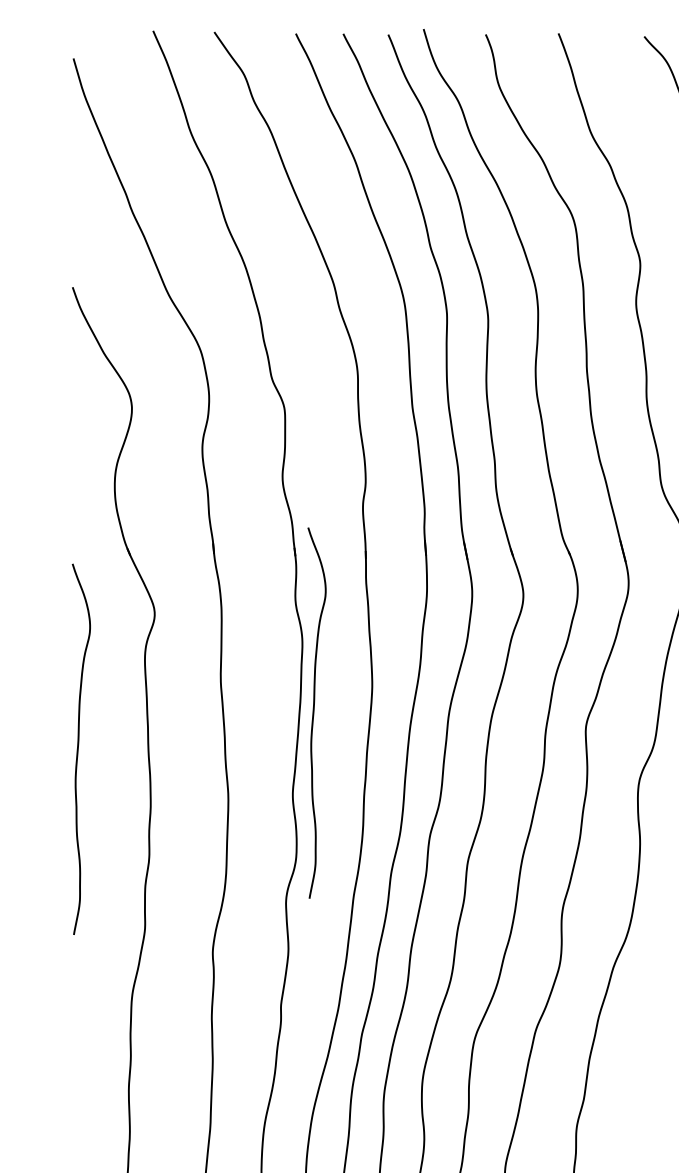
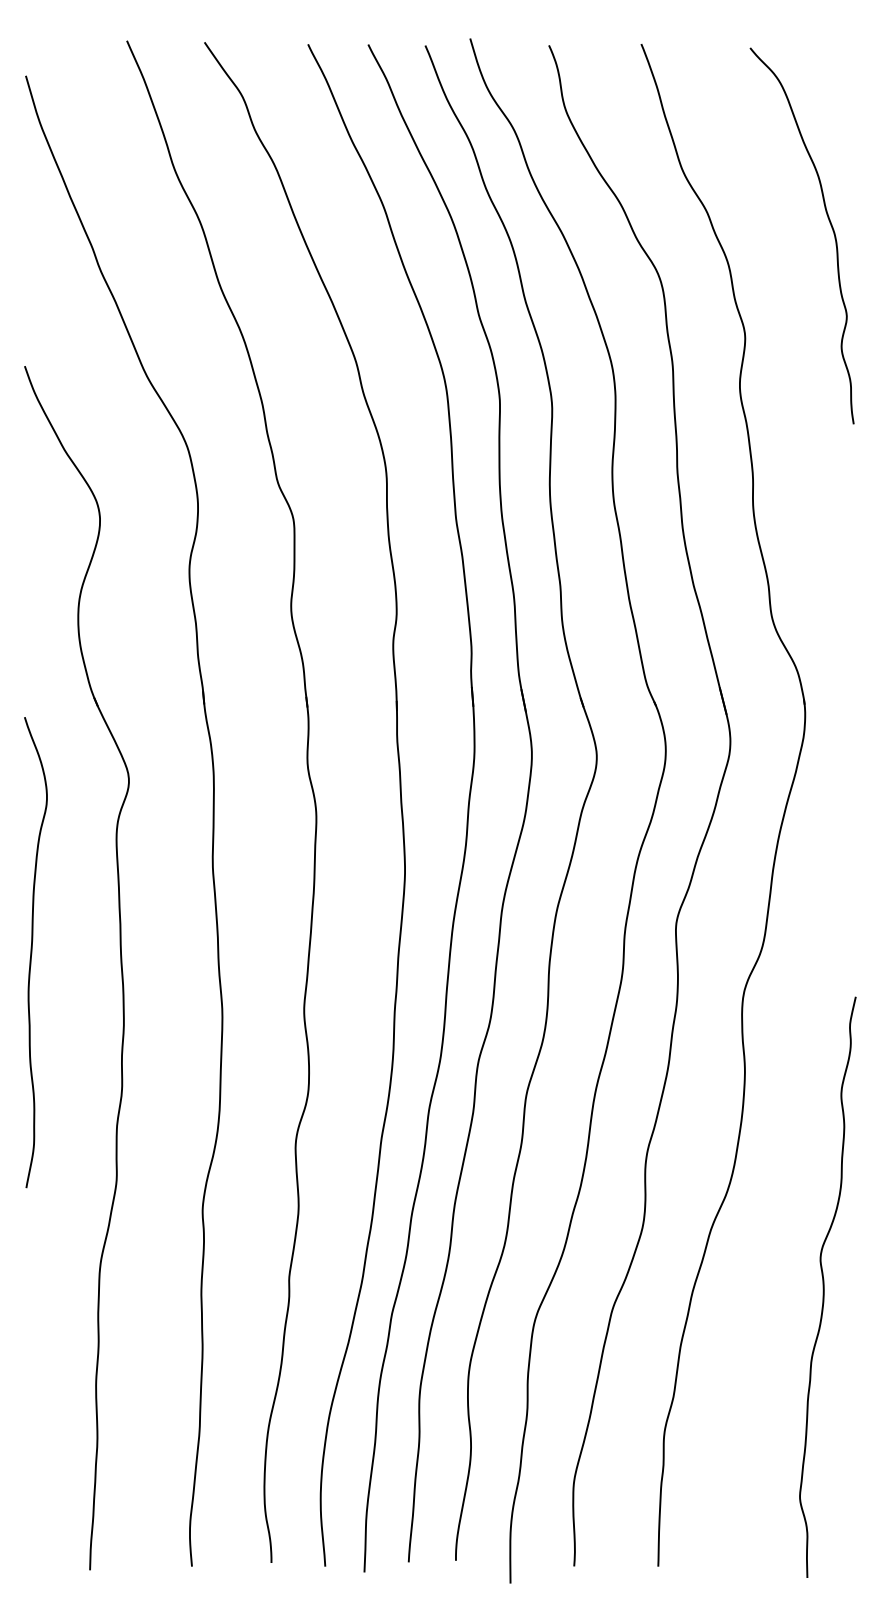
curve: (314, 713) -> (331, 906), removed

